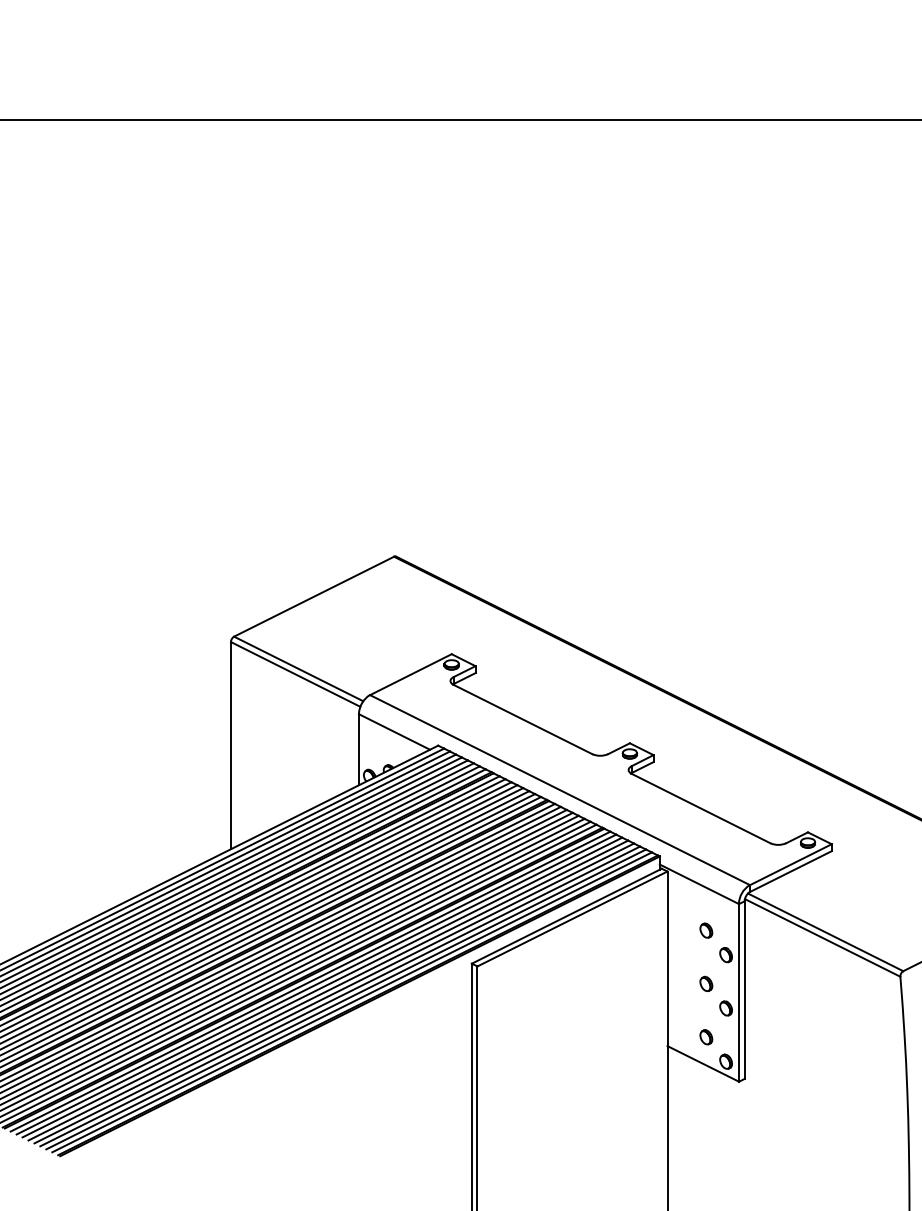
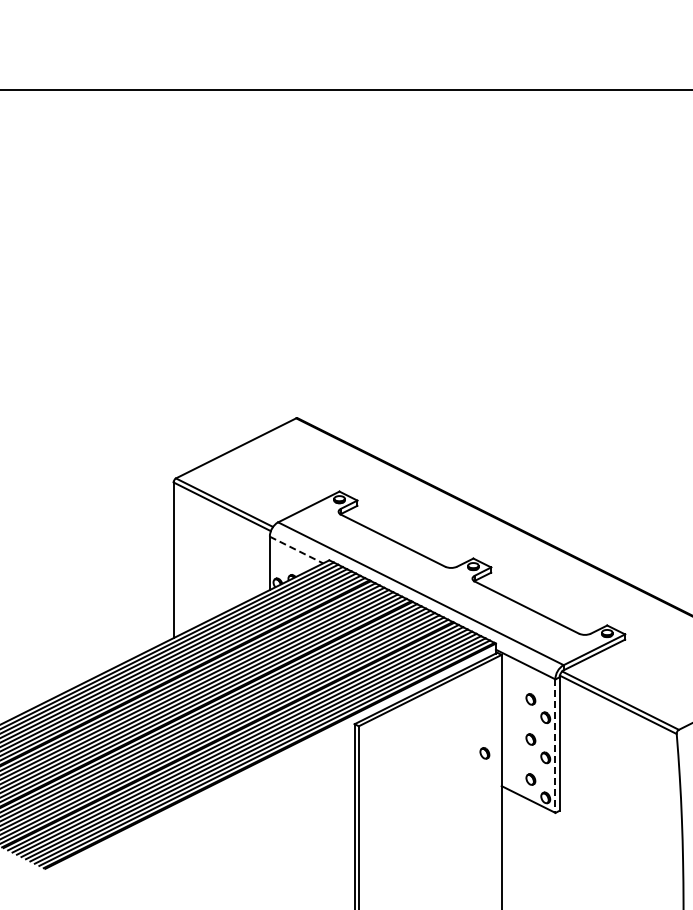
line: (394, 732) -> (296, 550), solid -> dashed
line: (739, 993) -> (555, 746), solid -> dashed
part: (644, 1002) -> (484, 753), added

